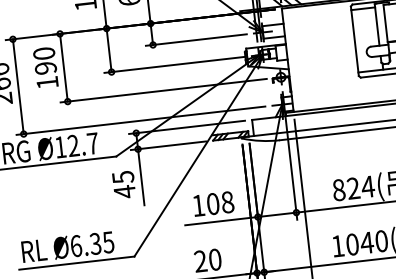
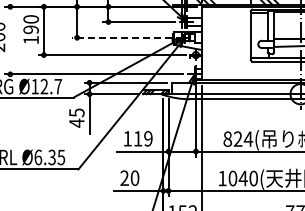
line: (173, 64) -> (121, 37), solid -> dashed
line: (18, 86) -> (10, 40), removed
text: (219, 202) -> (142, 138), 108 -> 119

